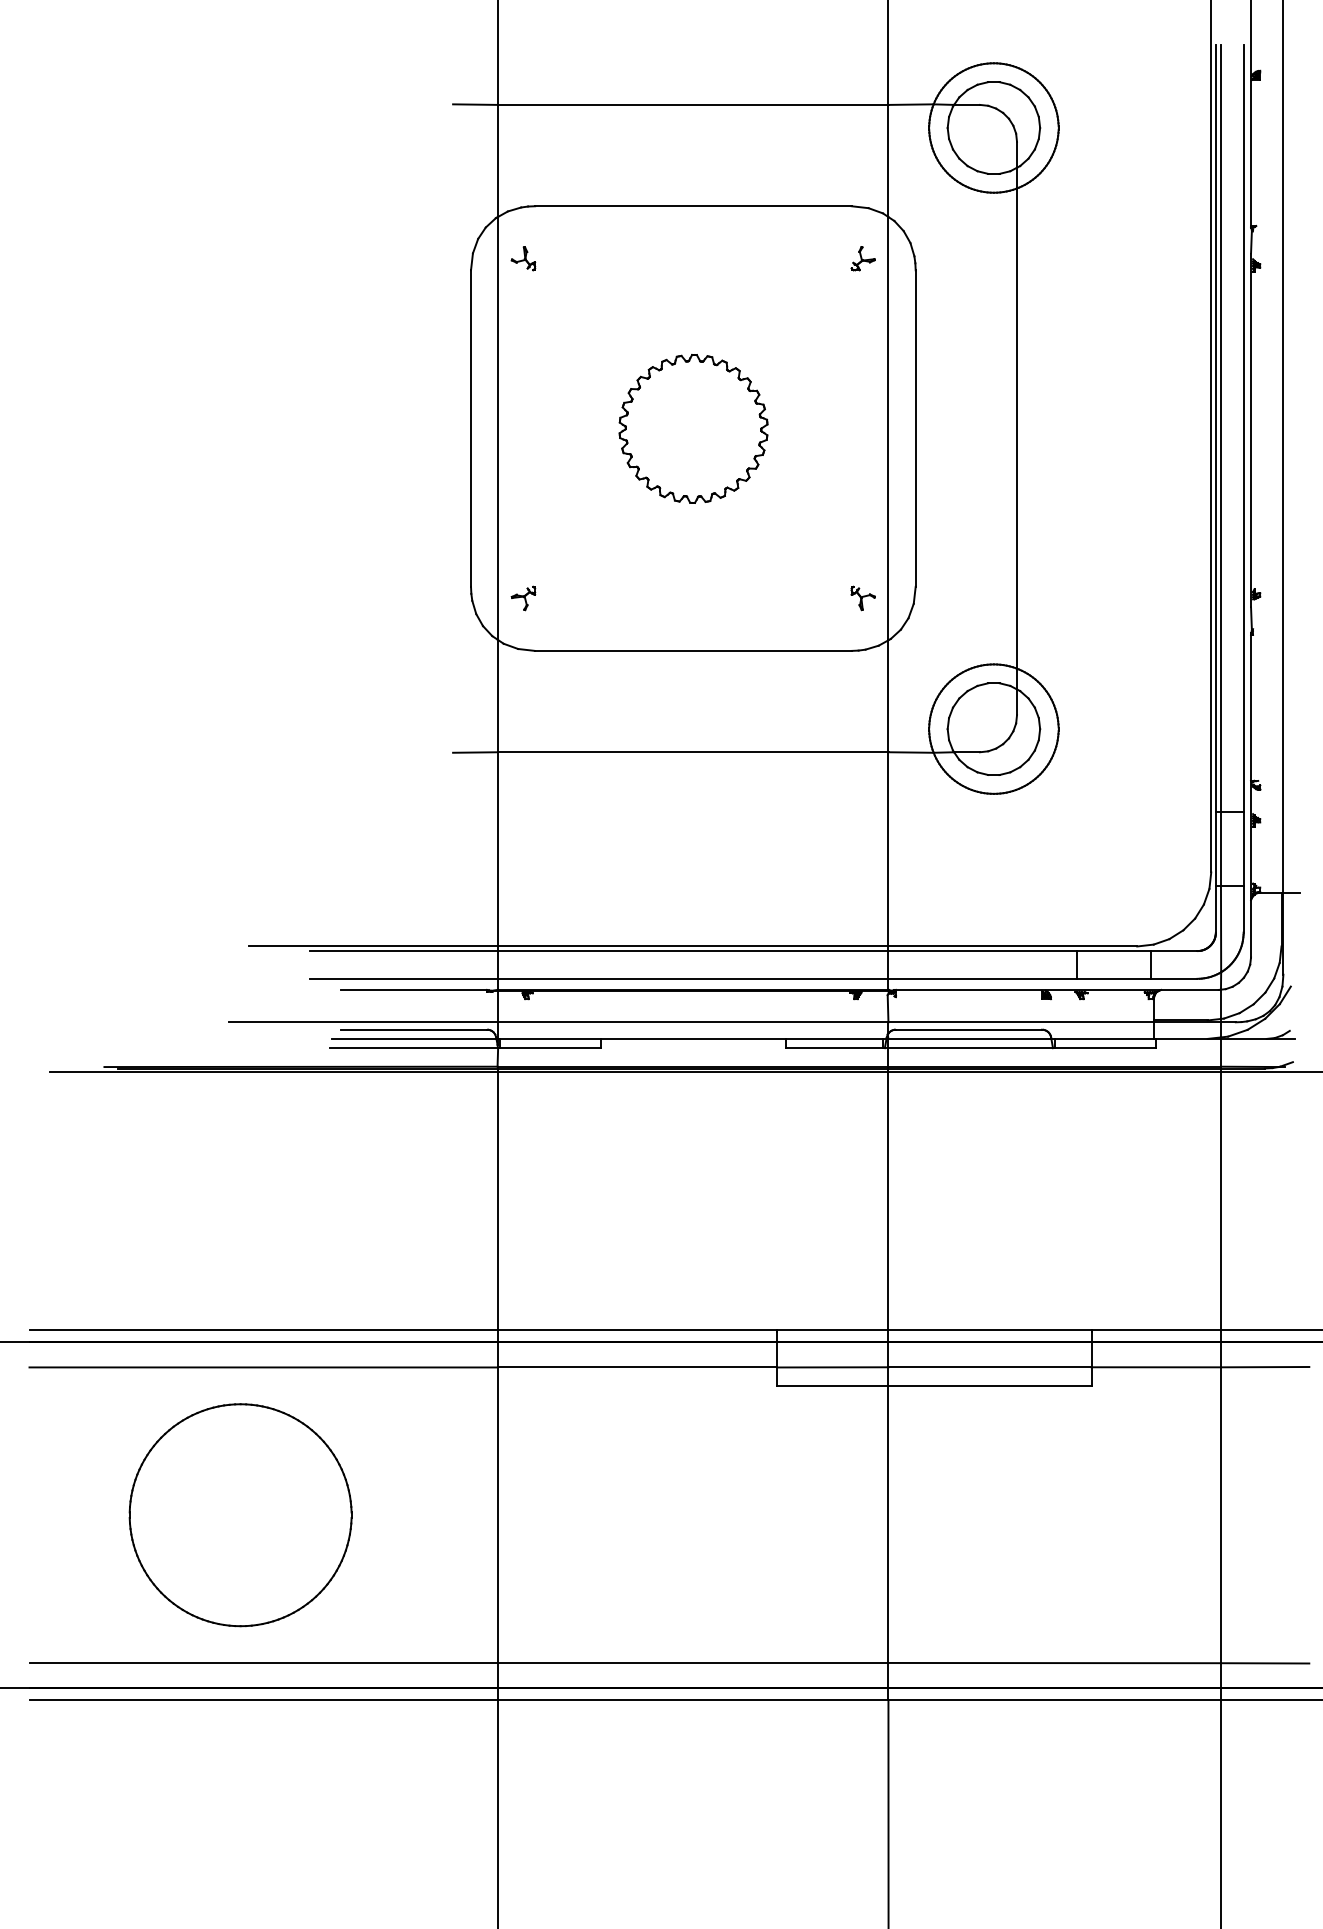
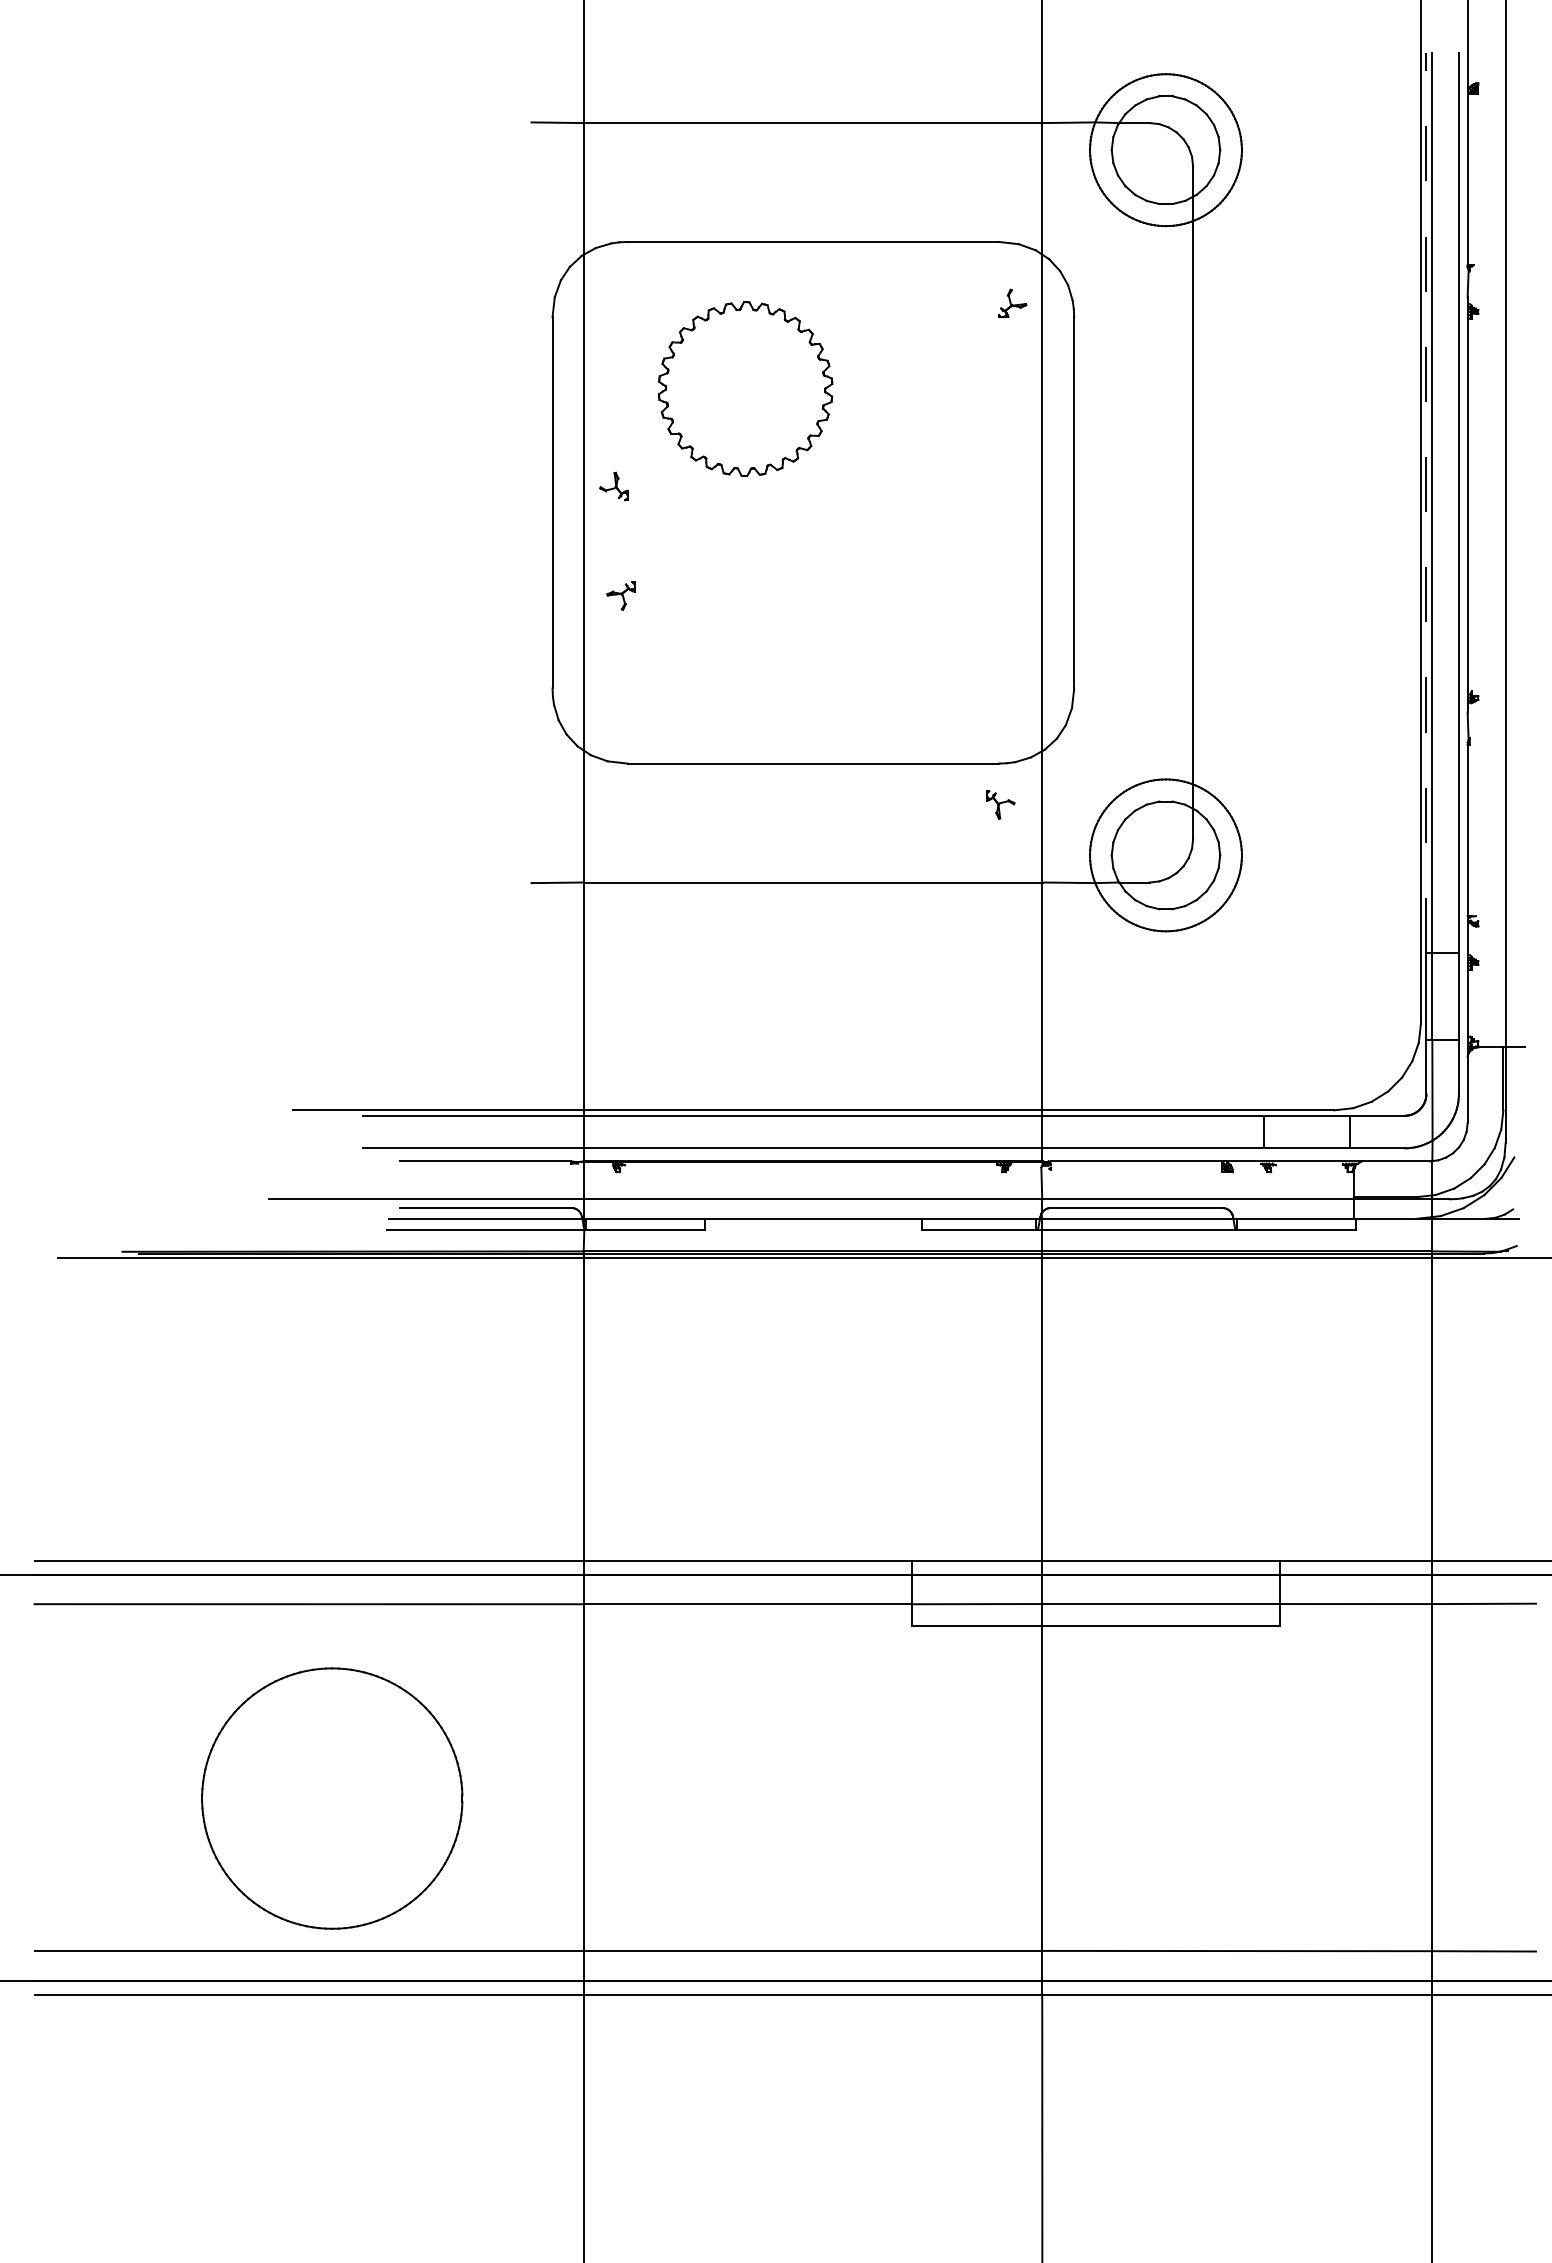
part: (522, 258) -> (613, 486), moved
part: (693, 428) -> (745, 388), moved
line: (1215, 428) -> (1426, 502), solid -> dashed
part: (522, 597) -> (620, 595), moved
part: (863, 597) -> (1000, 804), moved
part: (240, 1515) -> (332, 1798), moved

